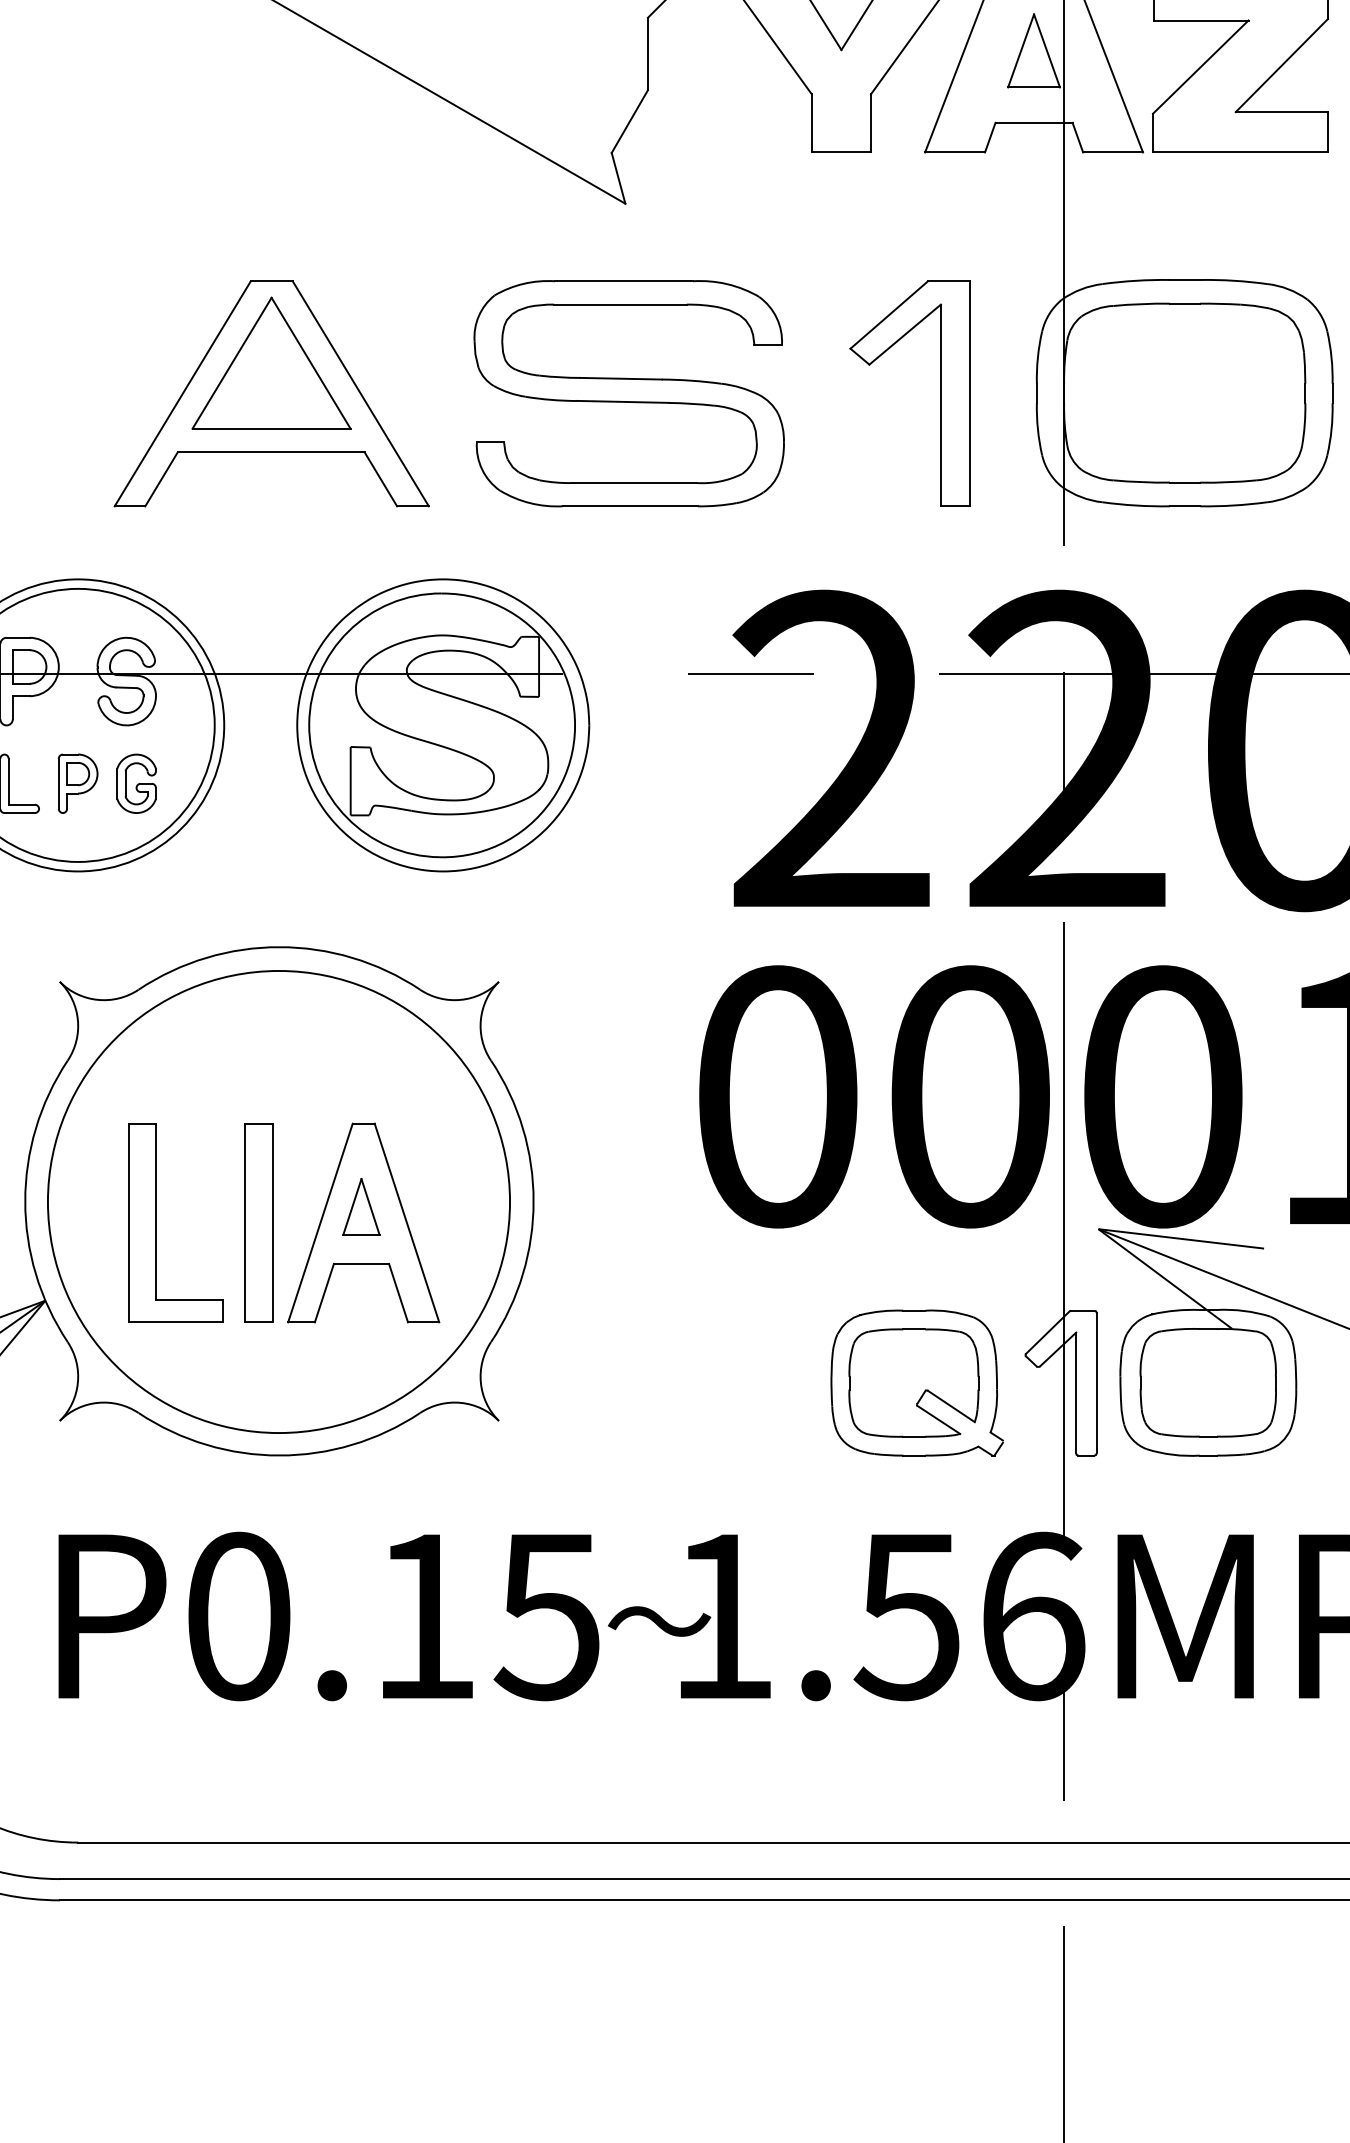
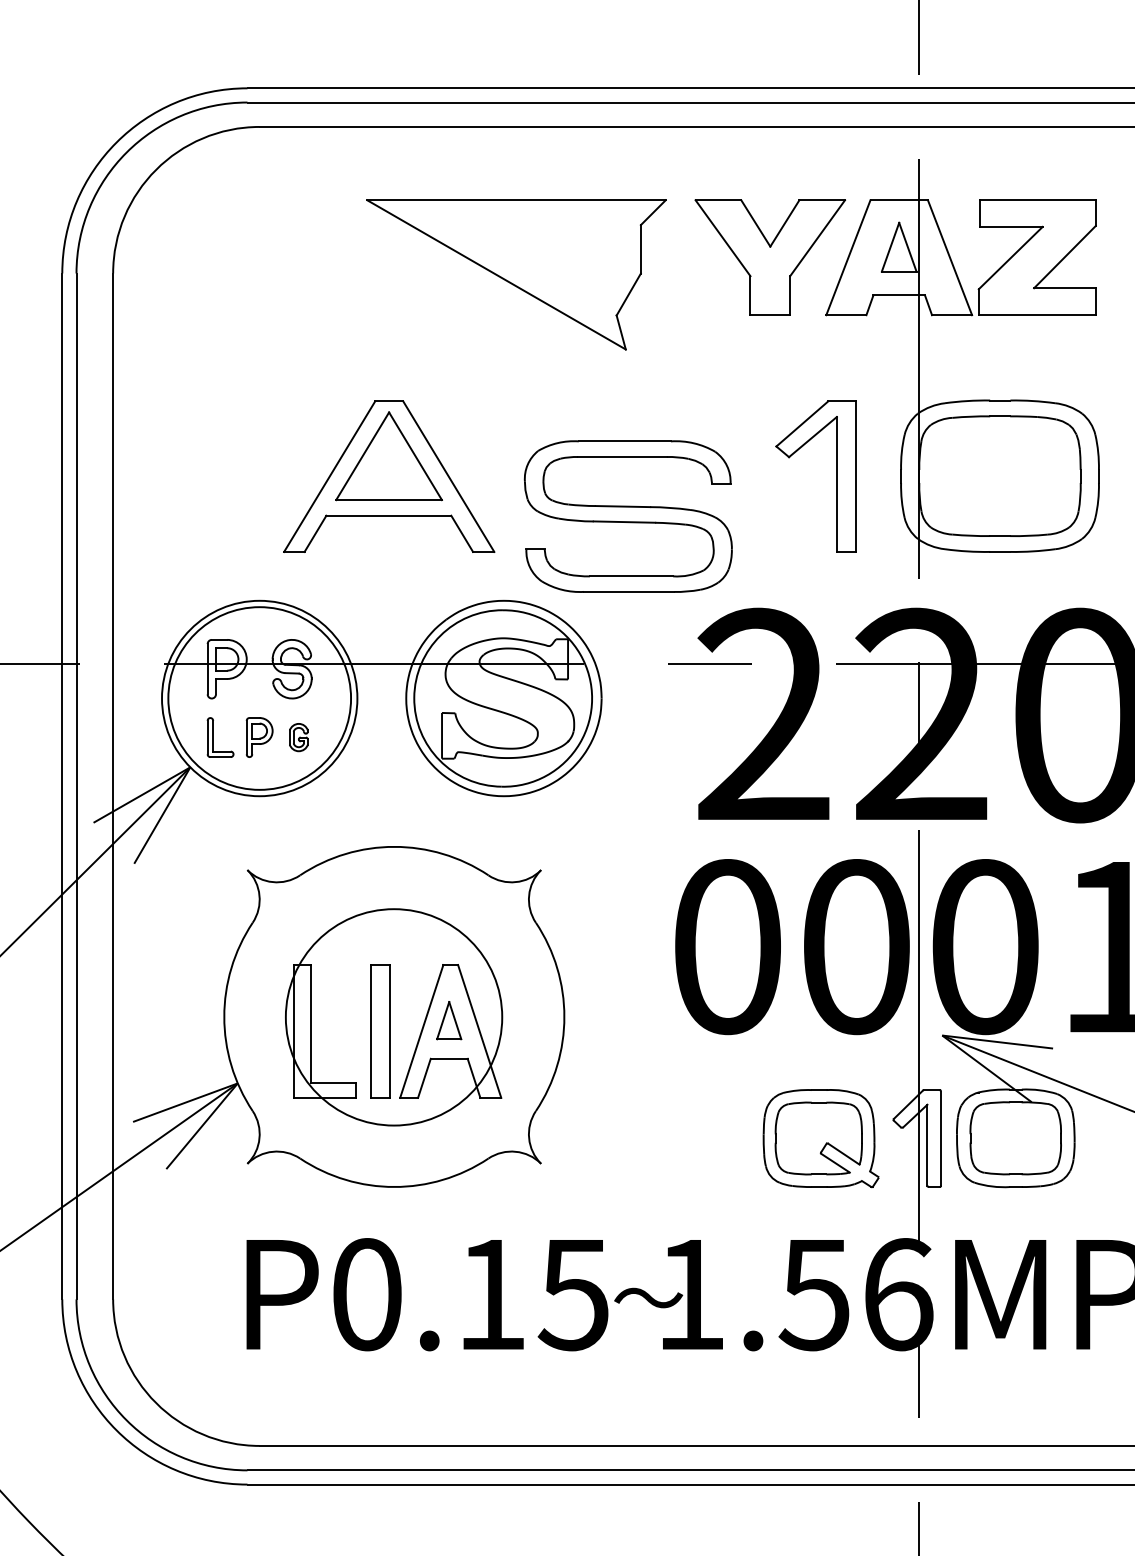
part: (627, 393) -> (627, 516), moved
part: (136, 783) -> (298, 737), size x0.7
circle: (278, 1200) -> (393, 1016), size x0.7

